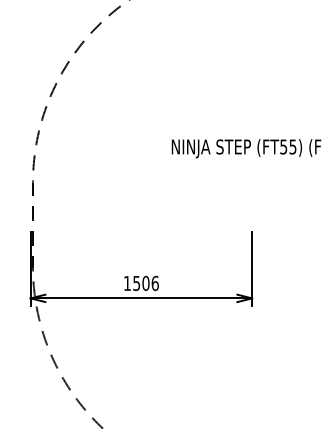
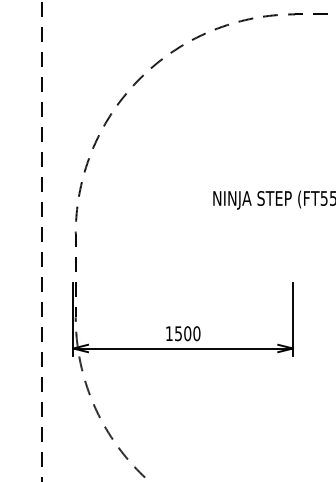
text: (154, 283) -> (196, 333), 1506 -> 1500

